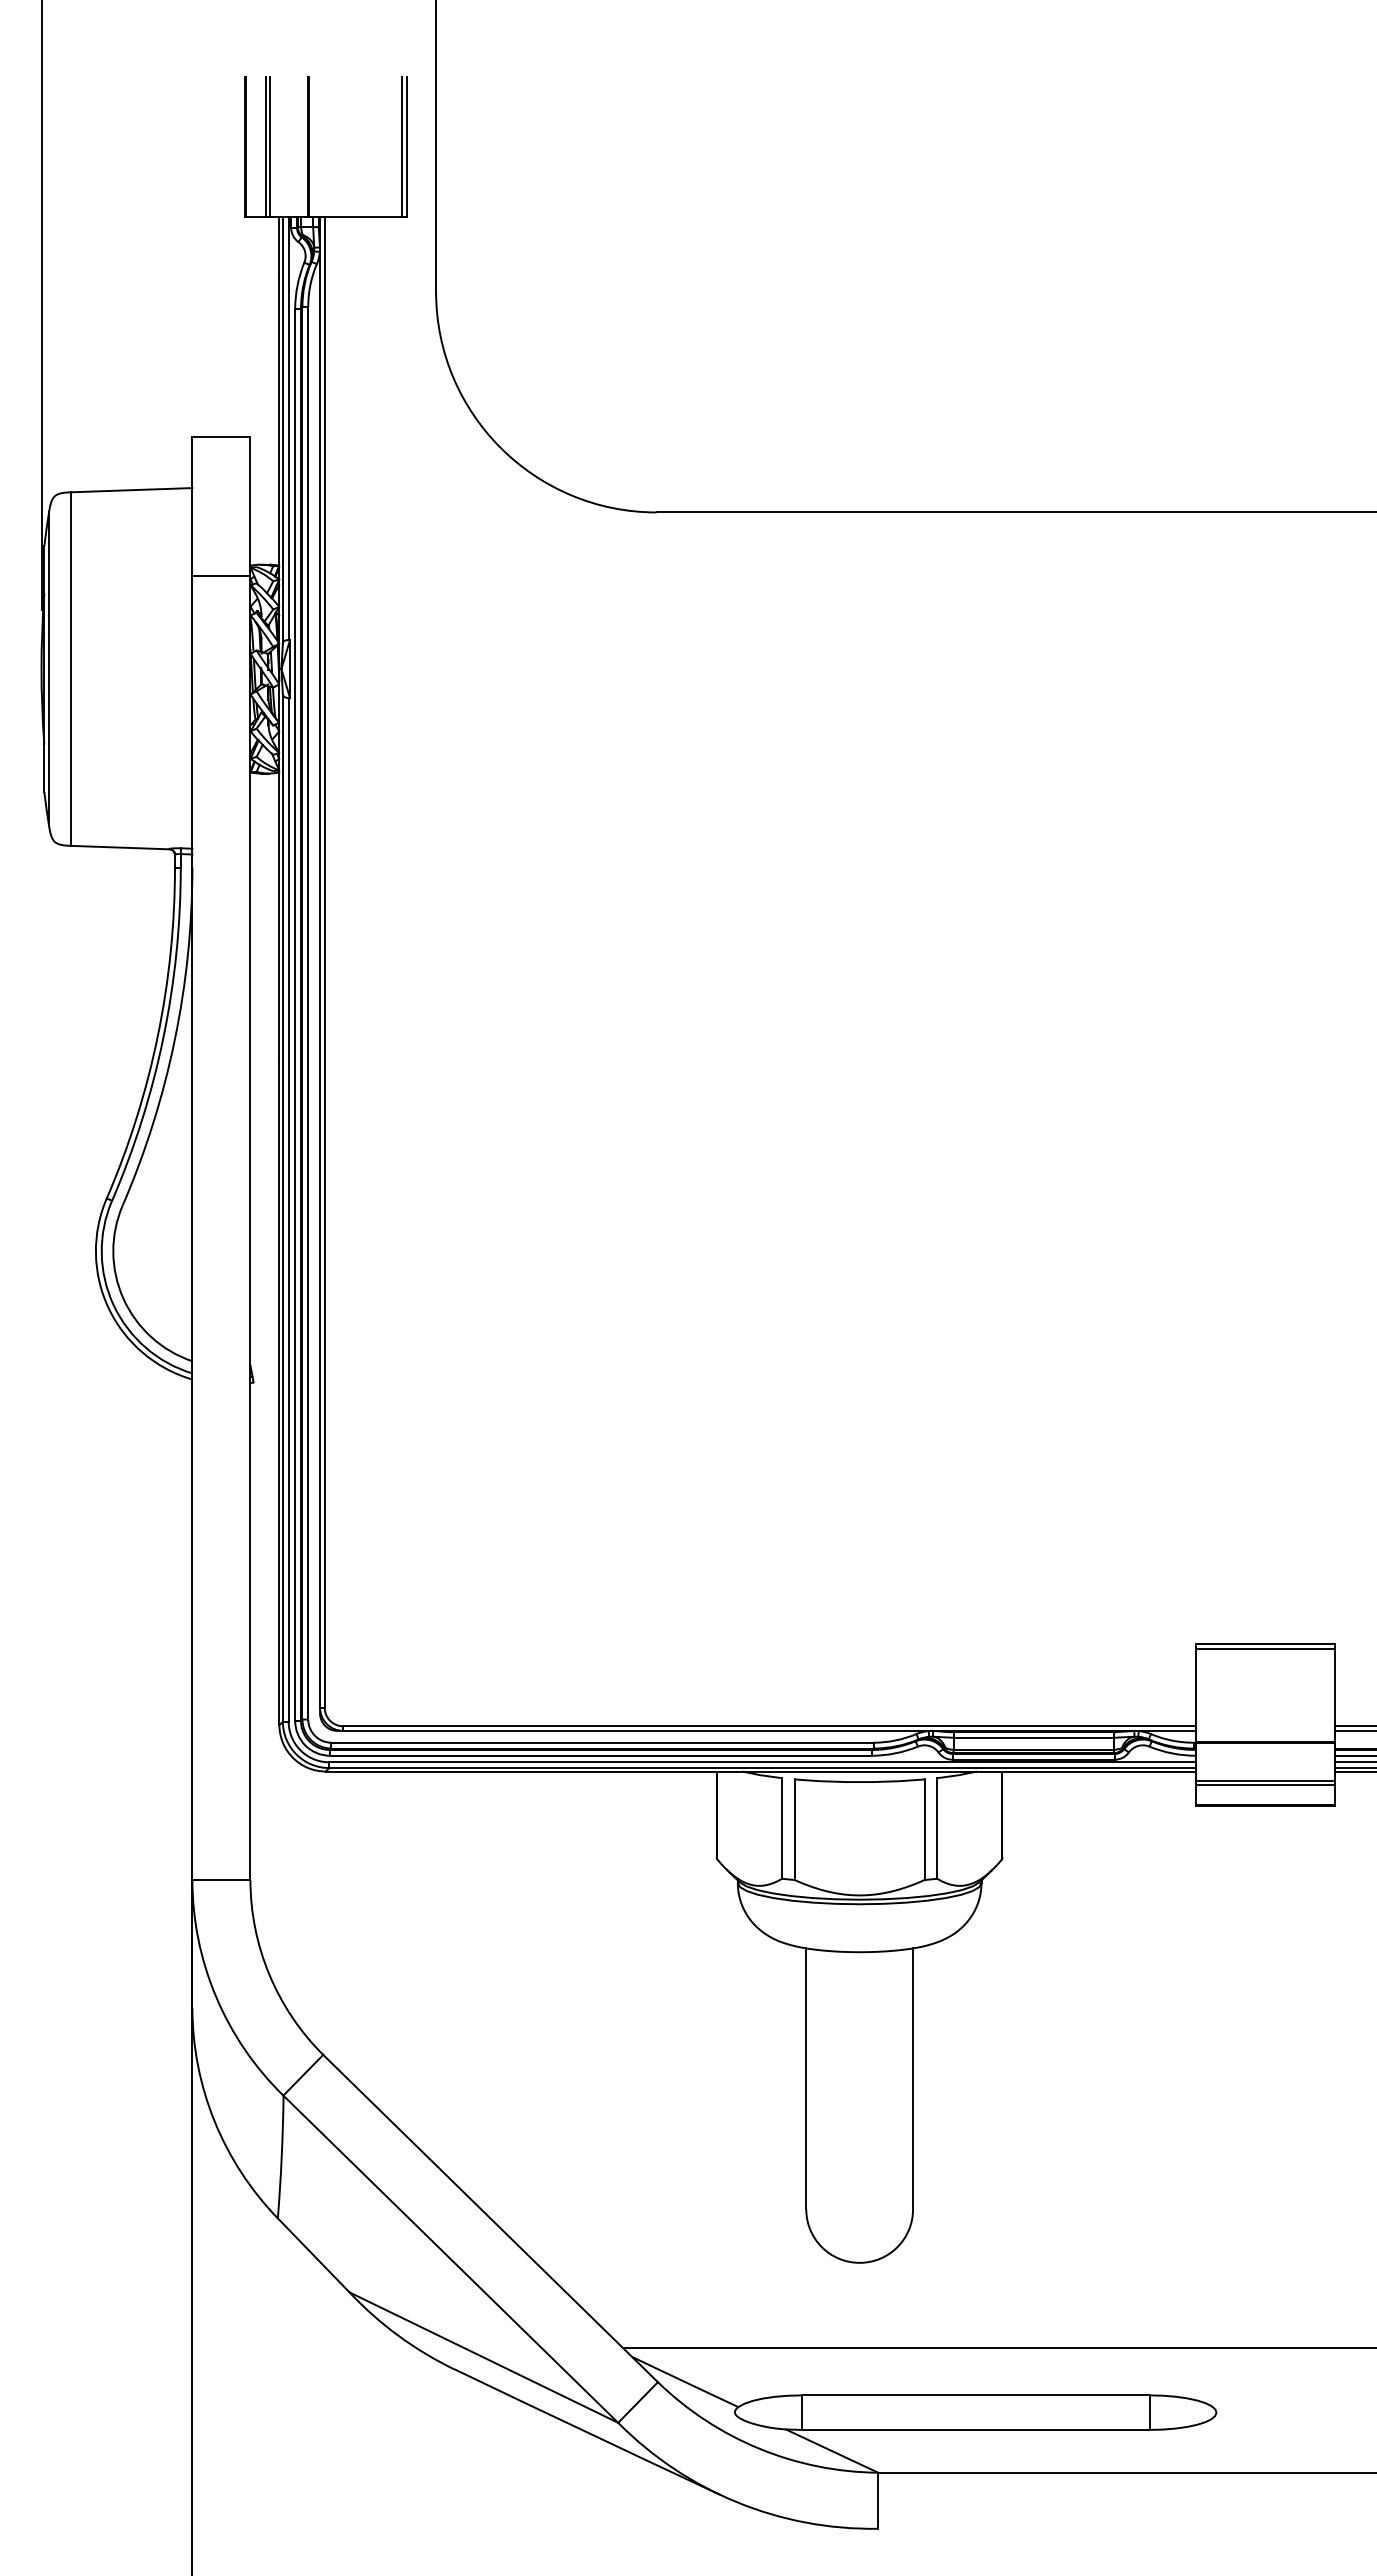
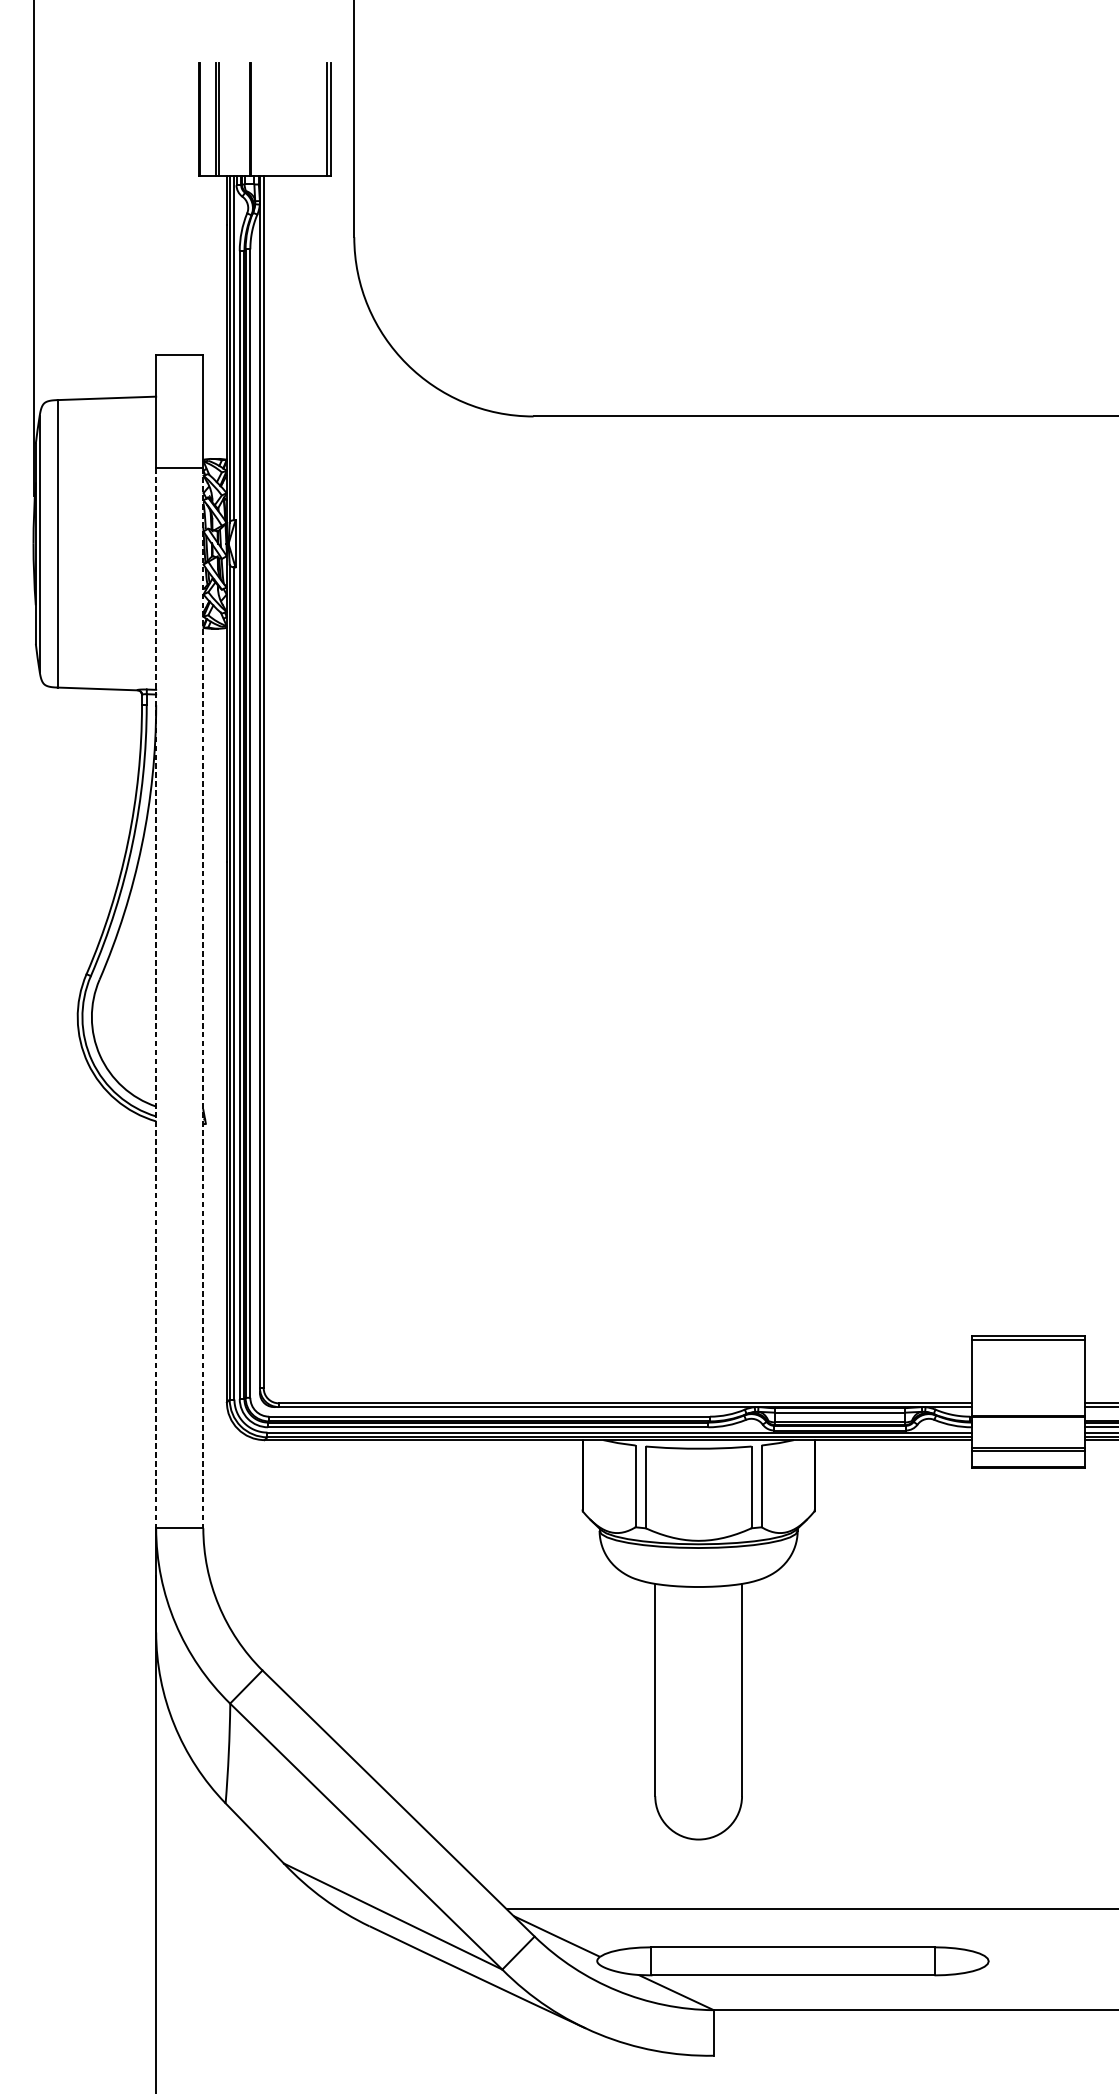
line: (192, 1228) -> (156, 998), solid -> dashed
line: (250, 1228) -> (203, 998), solid -> dashed

